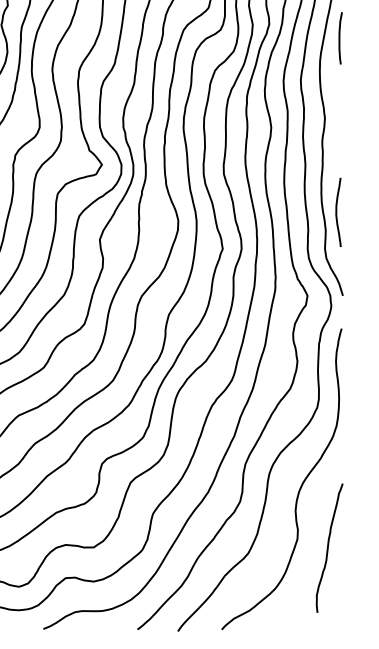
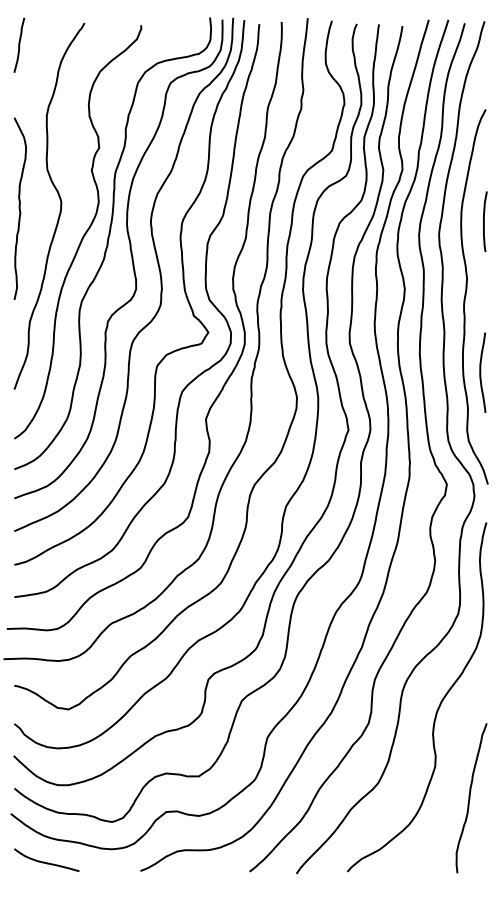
curve: (339, 38) -> (484, 221), moved
curve: (337, 212) -> (481, 372), moved
curve: (328, 548) -> (470, 798), moved

